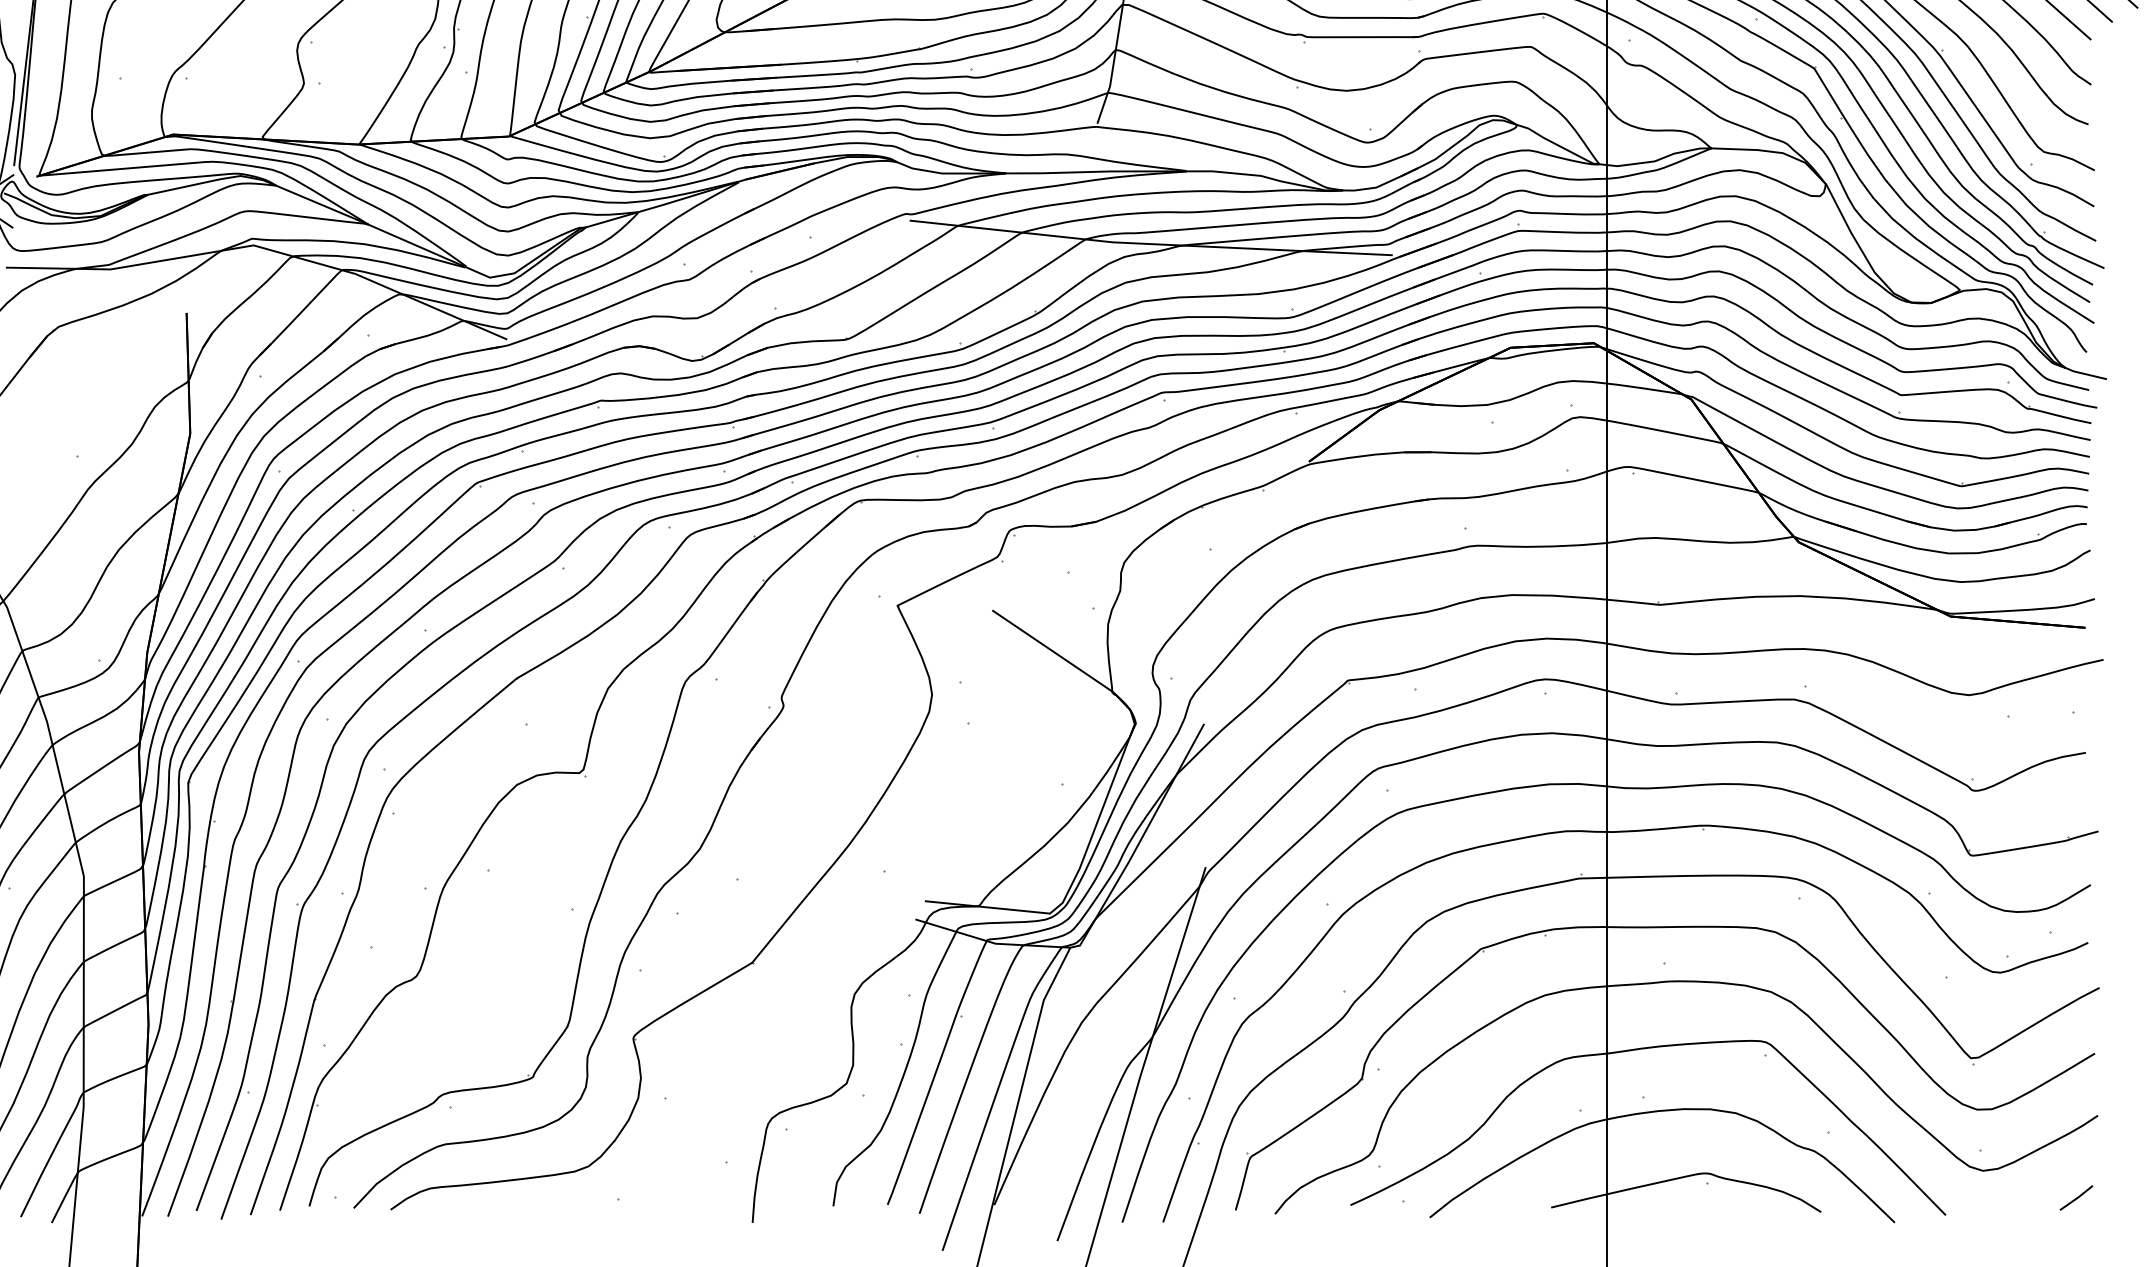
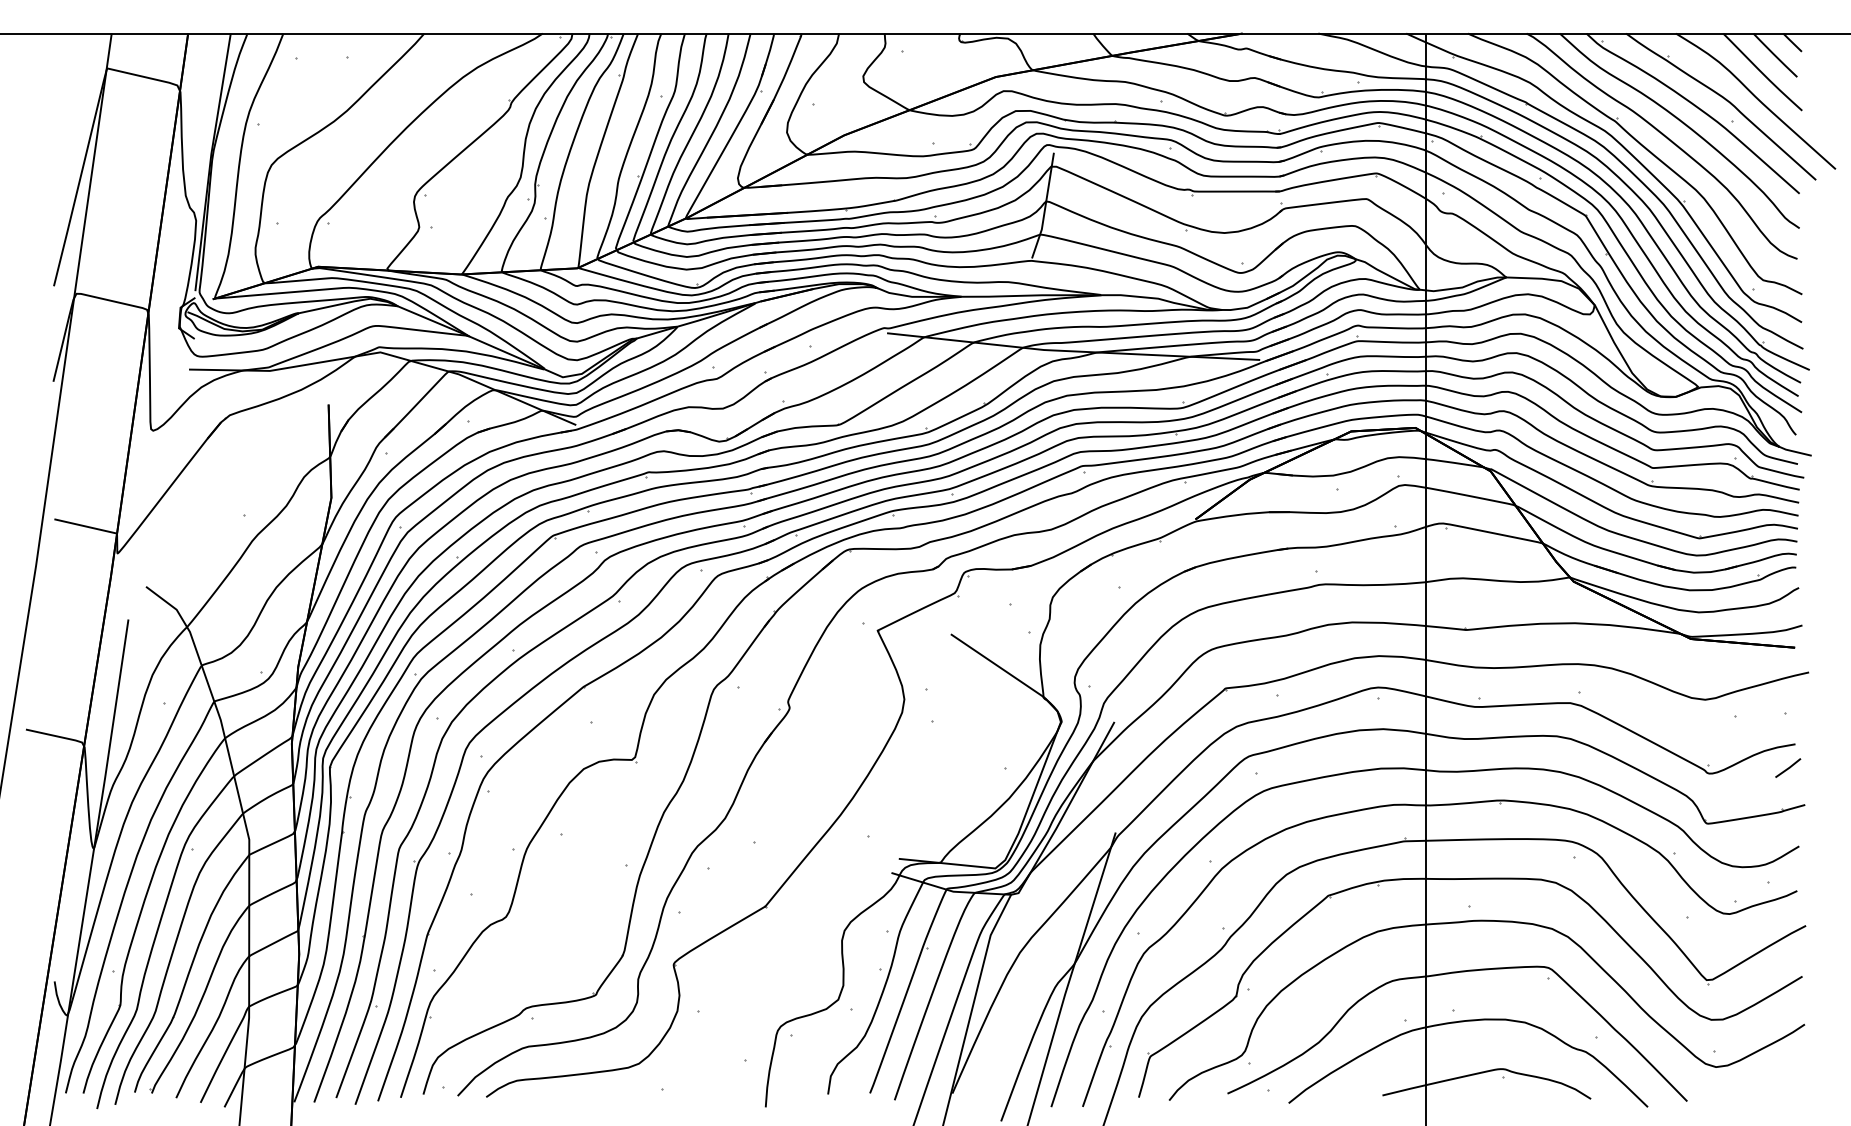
line: (2076, 1197) -> (1788, 767), moved

